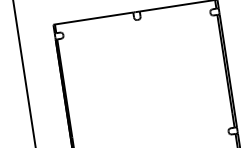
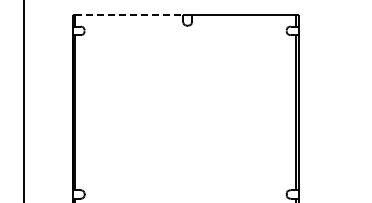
line: (94, 18) -> (129, 14), solid -> dashed

